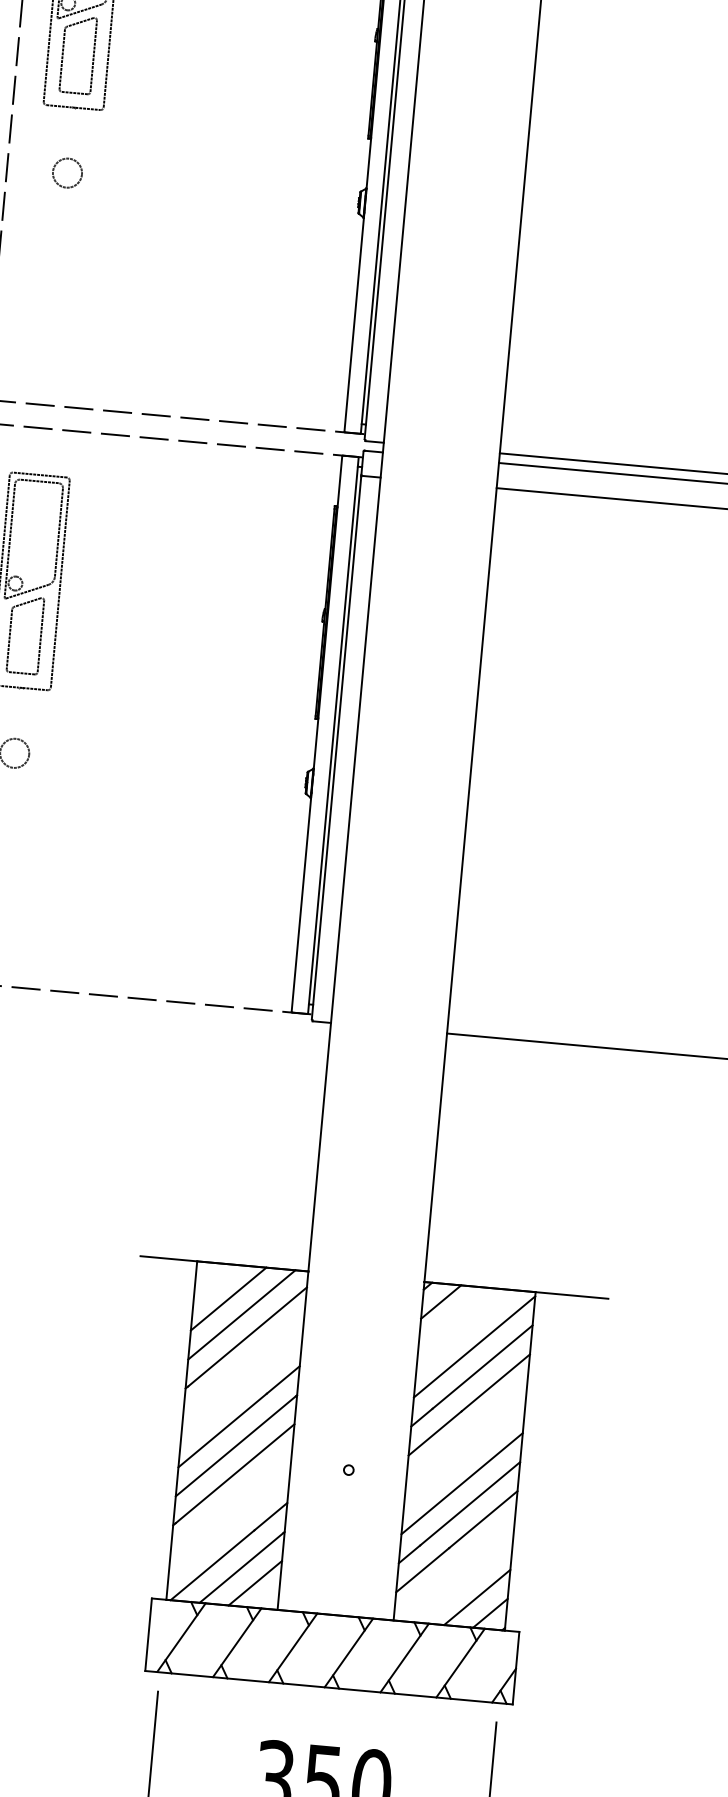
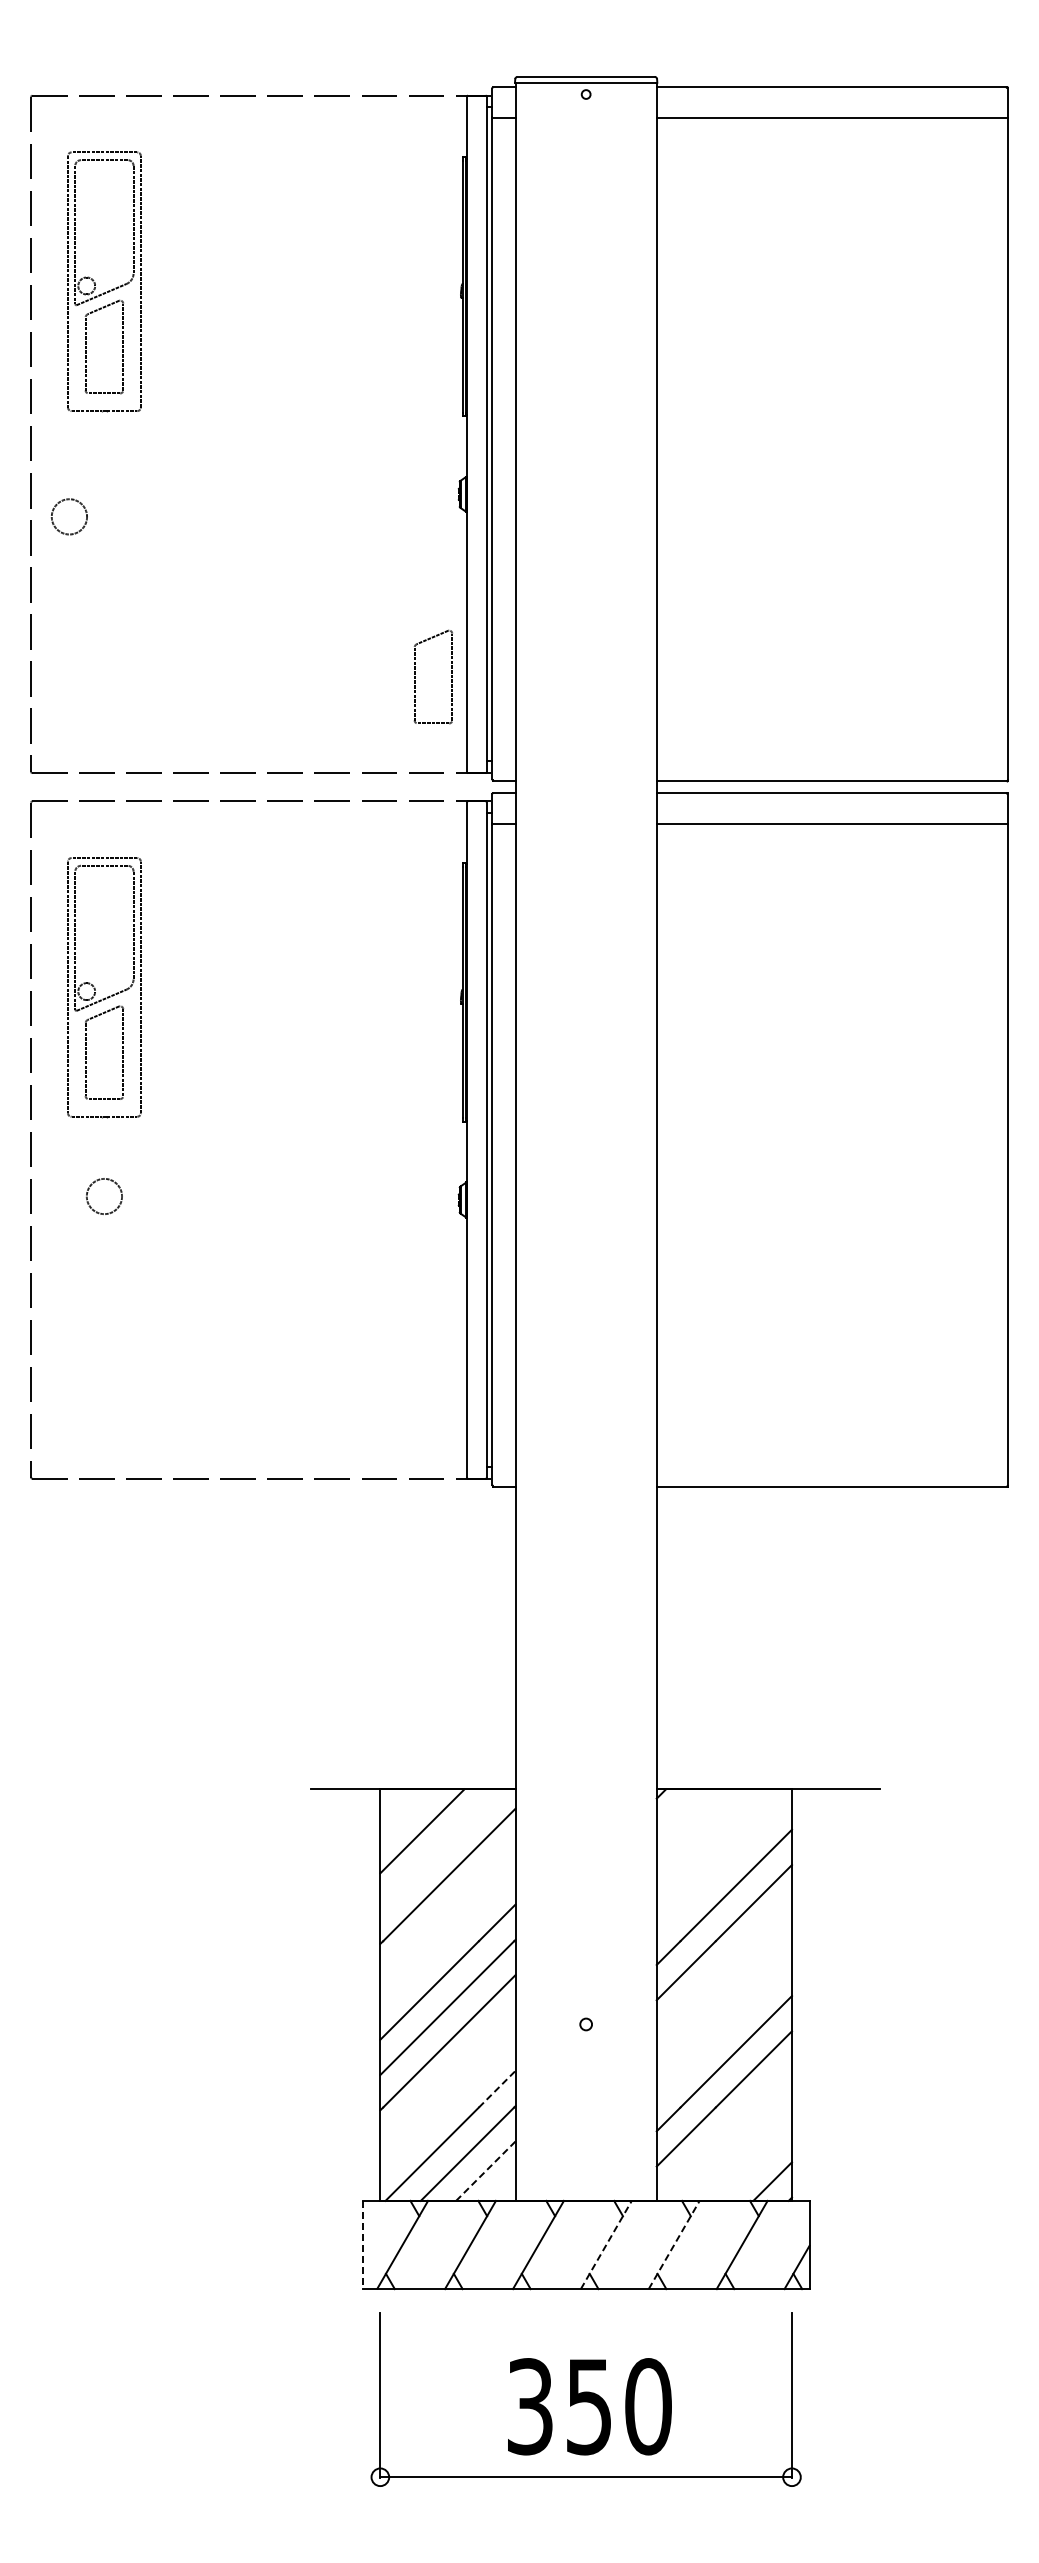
circle: (66, 172) -> (68, 516), moved
part: (309, 349) -> (415, 676), added
line: (440, 1301) -> (678, 1811), removed
line: (241, 1314) -> (439, 1848), removed
line: (473, 1346) -> (723, 1861), removed
line: (461, 1483) -> (723, 2028), removed
line: (271, 1516) -> (497, 2089), solid -> dashed
line: (255, 1582) -> (486, 2170), solid -> dashed
line: (476, 1597) -> (754, 2163), removed
line: (148, 1635) -> (362, 2245), solid -> dashed
line: (349, 1653) -> (606, 2245), solid -> dashed
line: (404, 1658) -> (674, 2245), solid -> dashed

